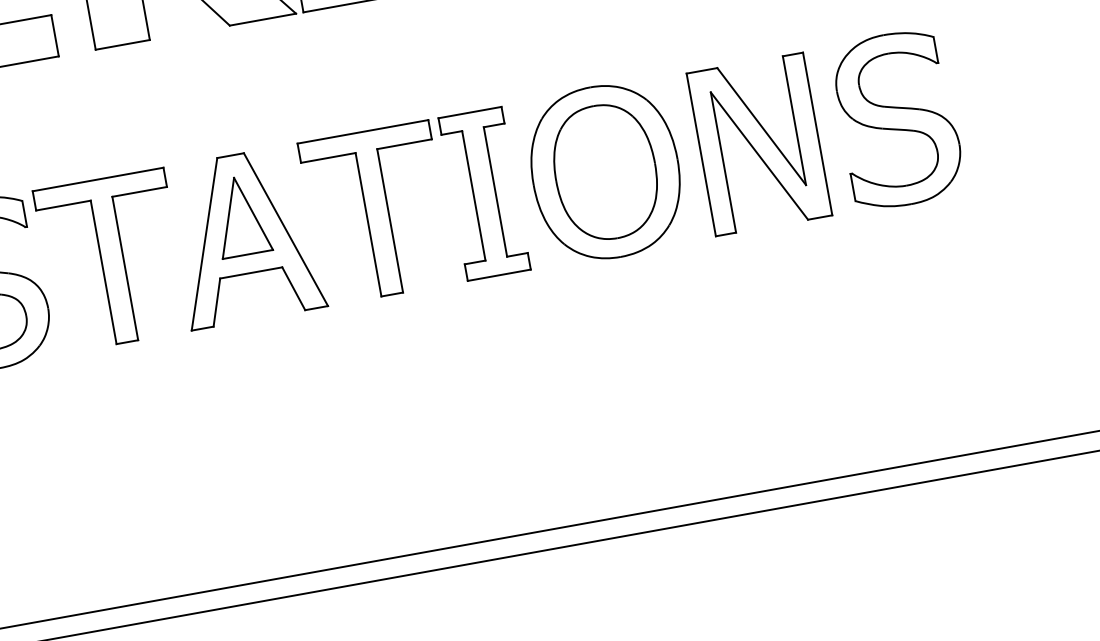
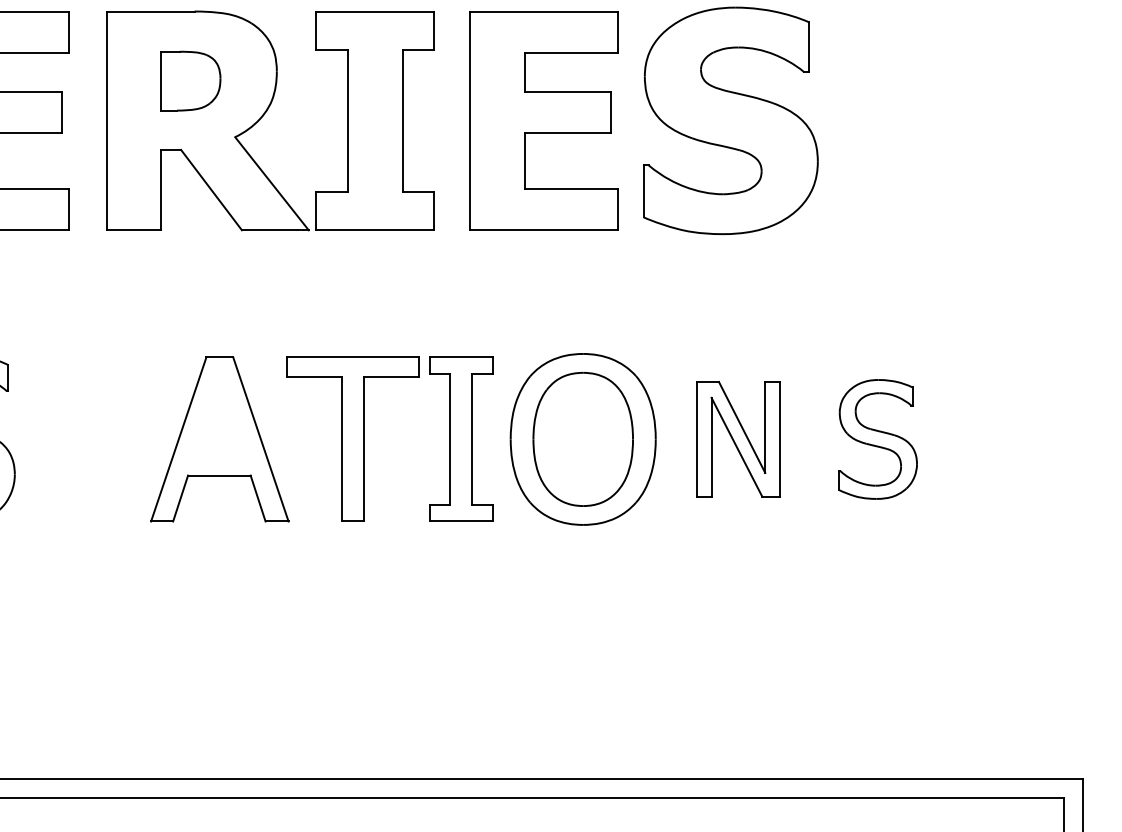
part: (897, 119) -> (877, 439), size x0.7
part: (759, 144) -> (738, 439), size x0.7
part: (240, 215) -> (219, 417), removed
part: (111, 260) -> (85, 438), removed

